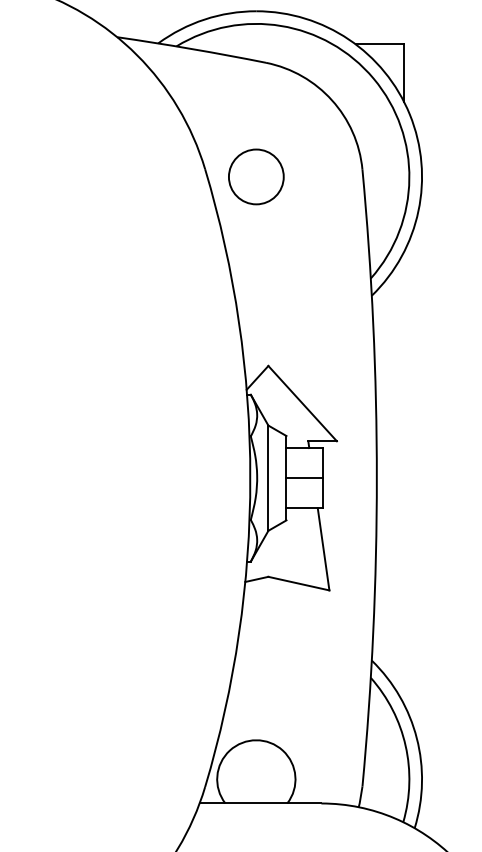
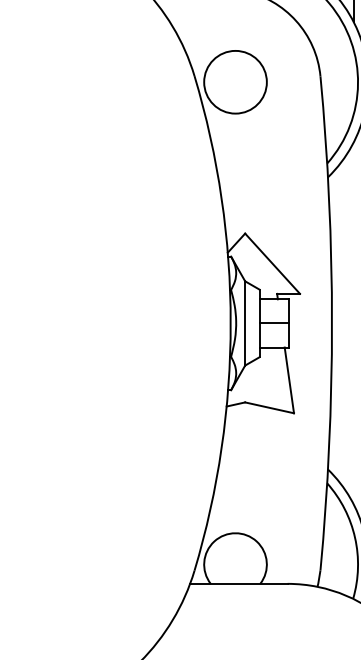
circle: (256, 176) -> (235, 81), size x1.43

